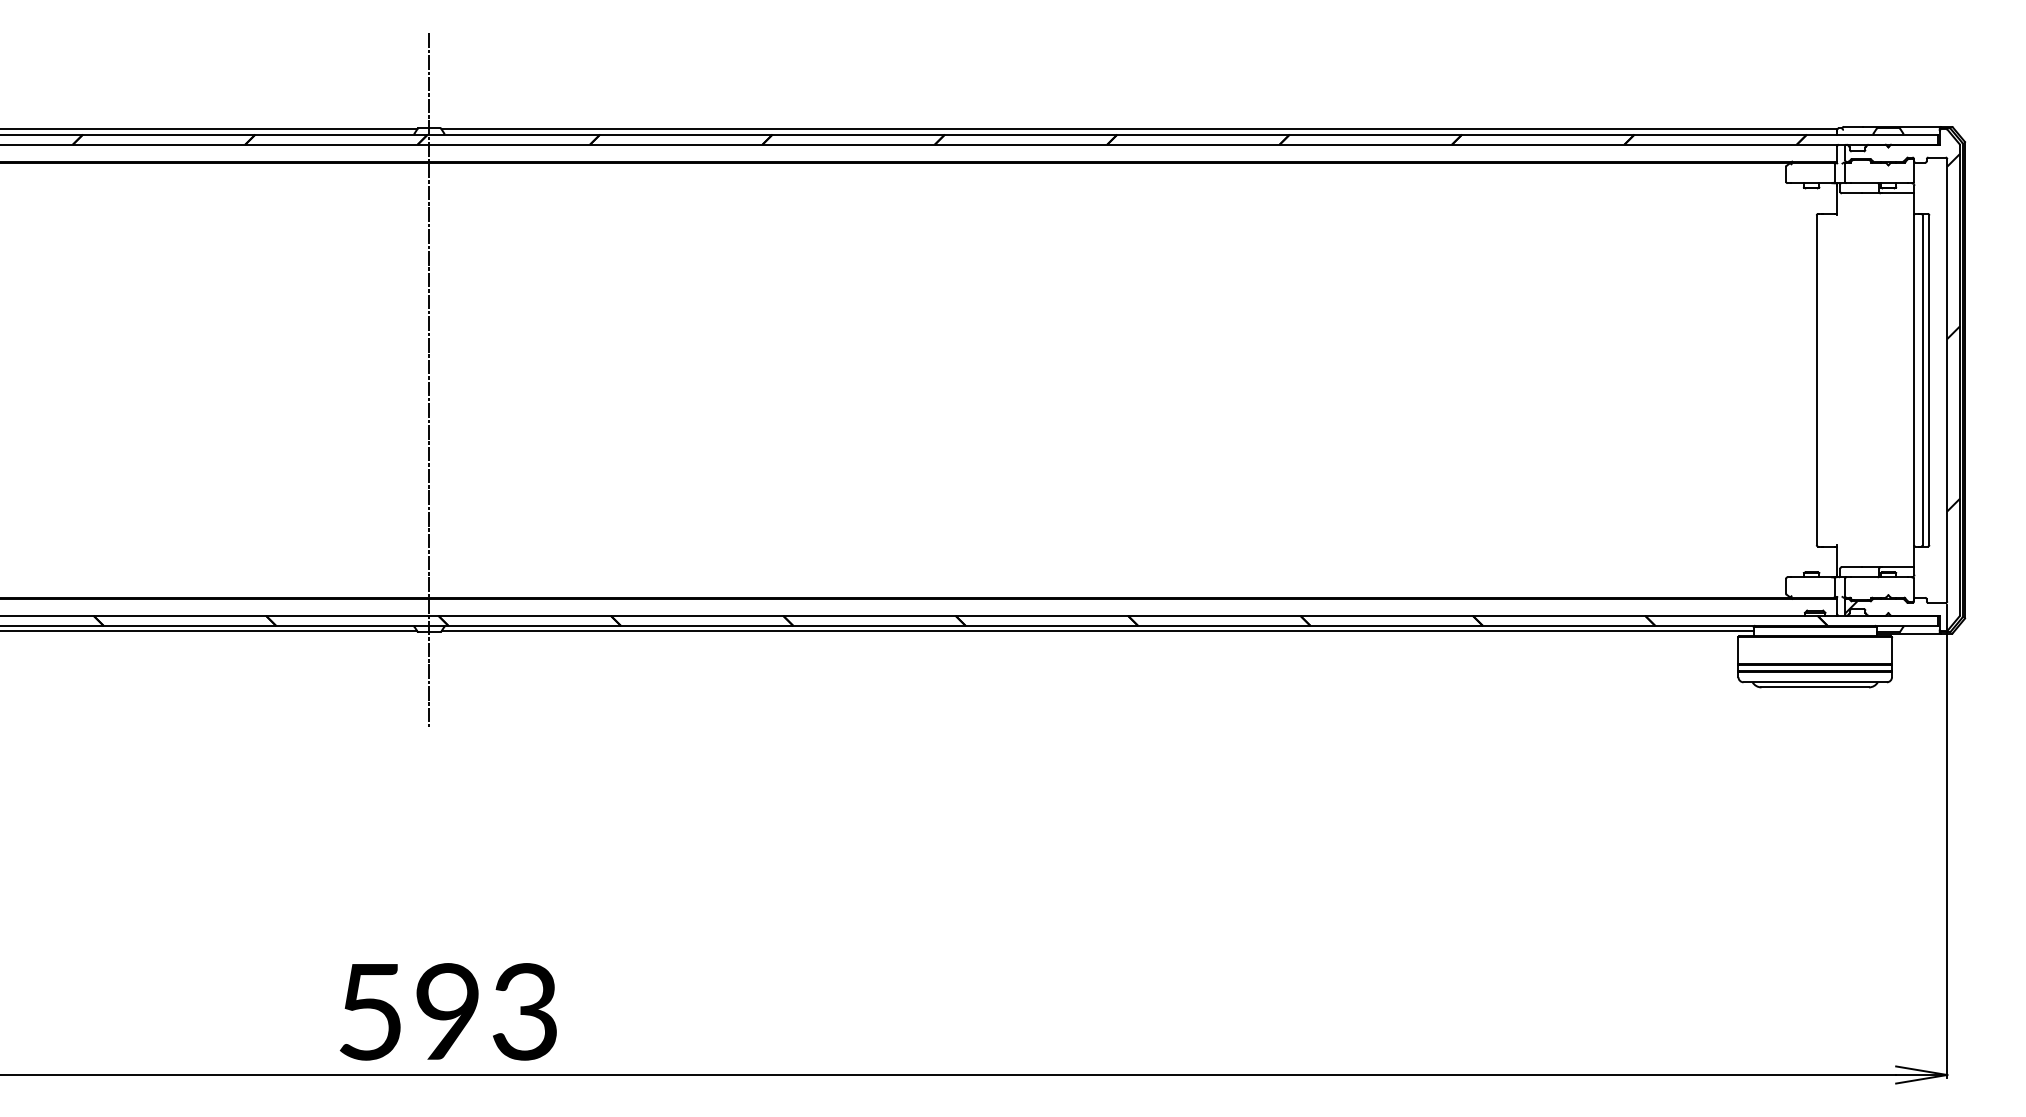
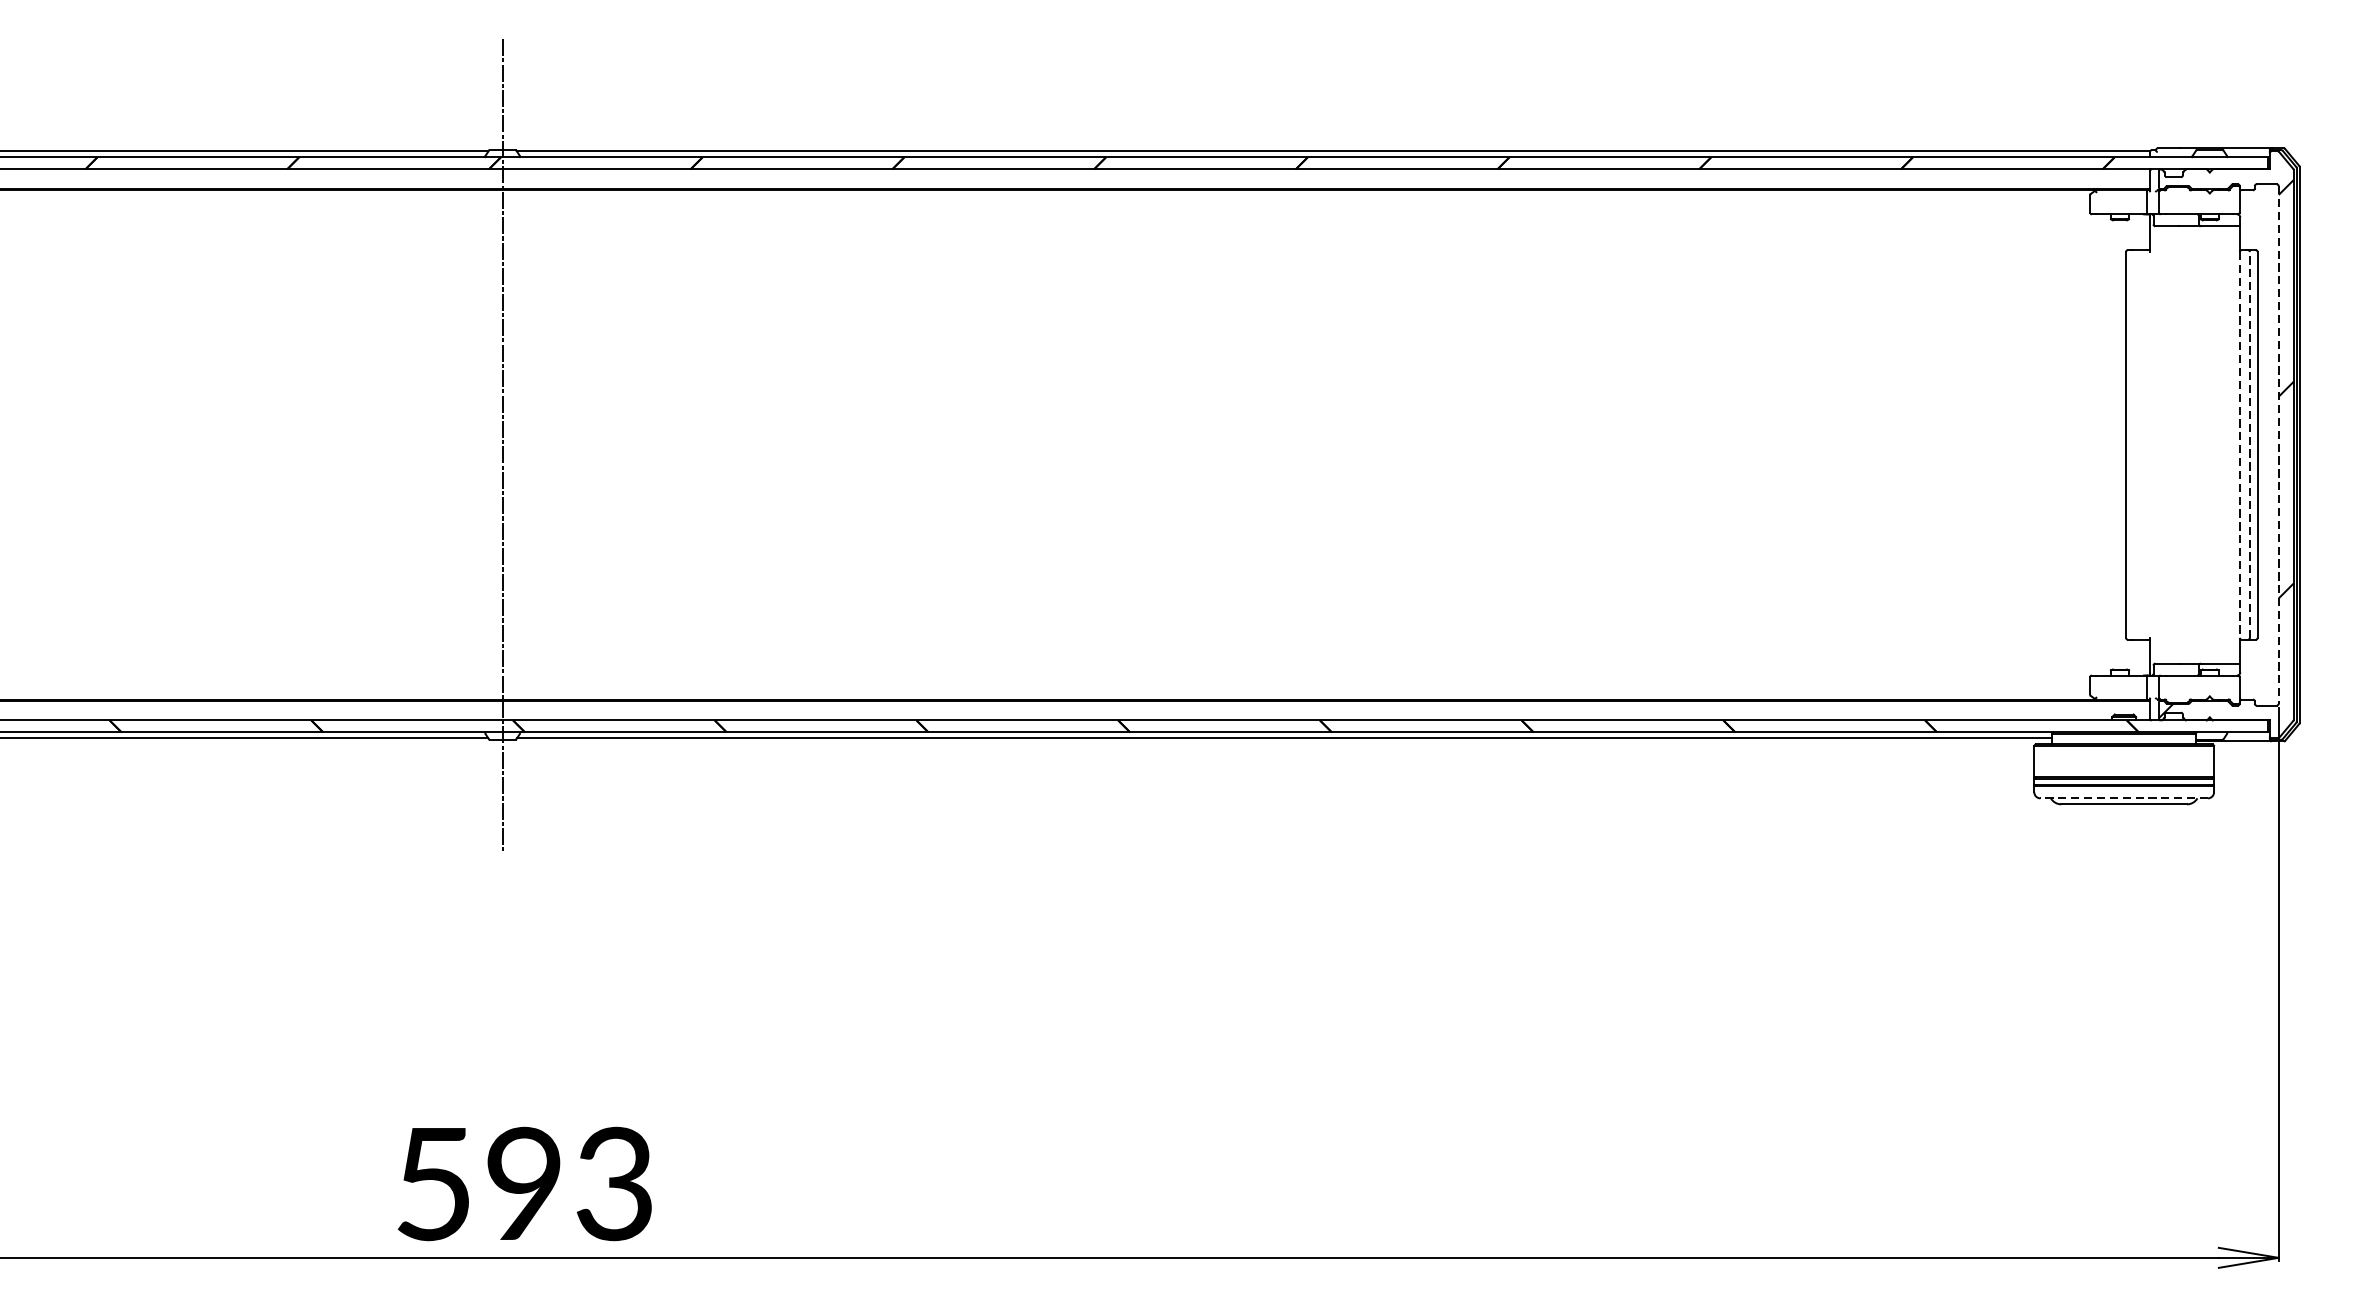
line: (1914, 380) -> (2240, 445), solid -> dashed
line: (1922, 380) -> (2249, 445), solid -> dashed
line: (1947, 380) -> (2278, 445), solid -> dashed
line: (1815, 682) -> (2124, 798), solid -> dashed

